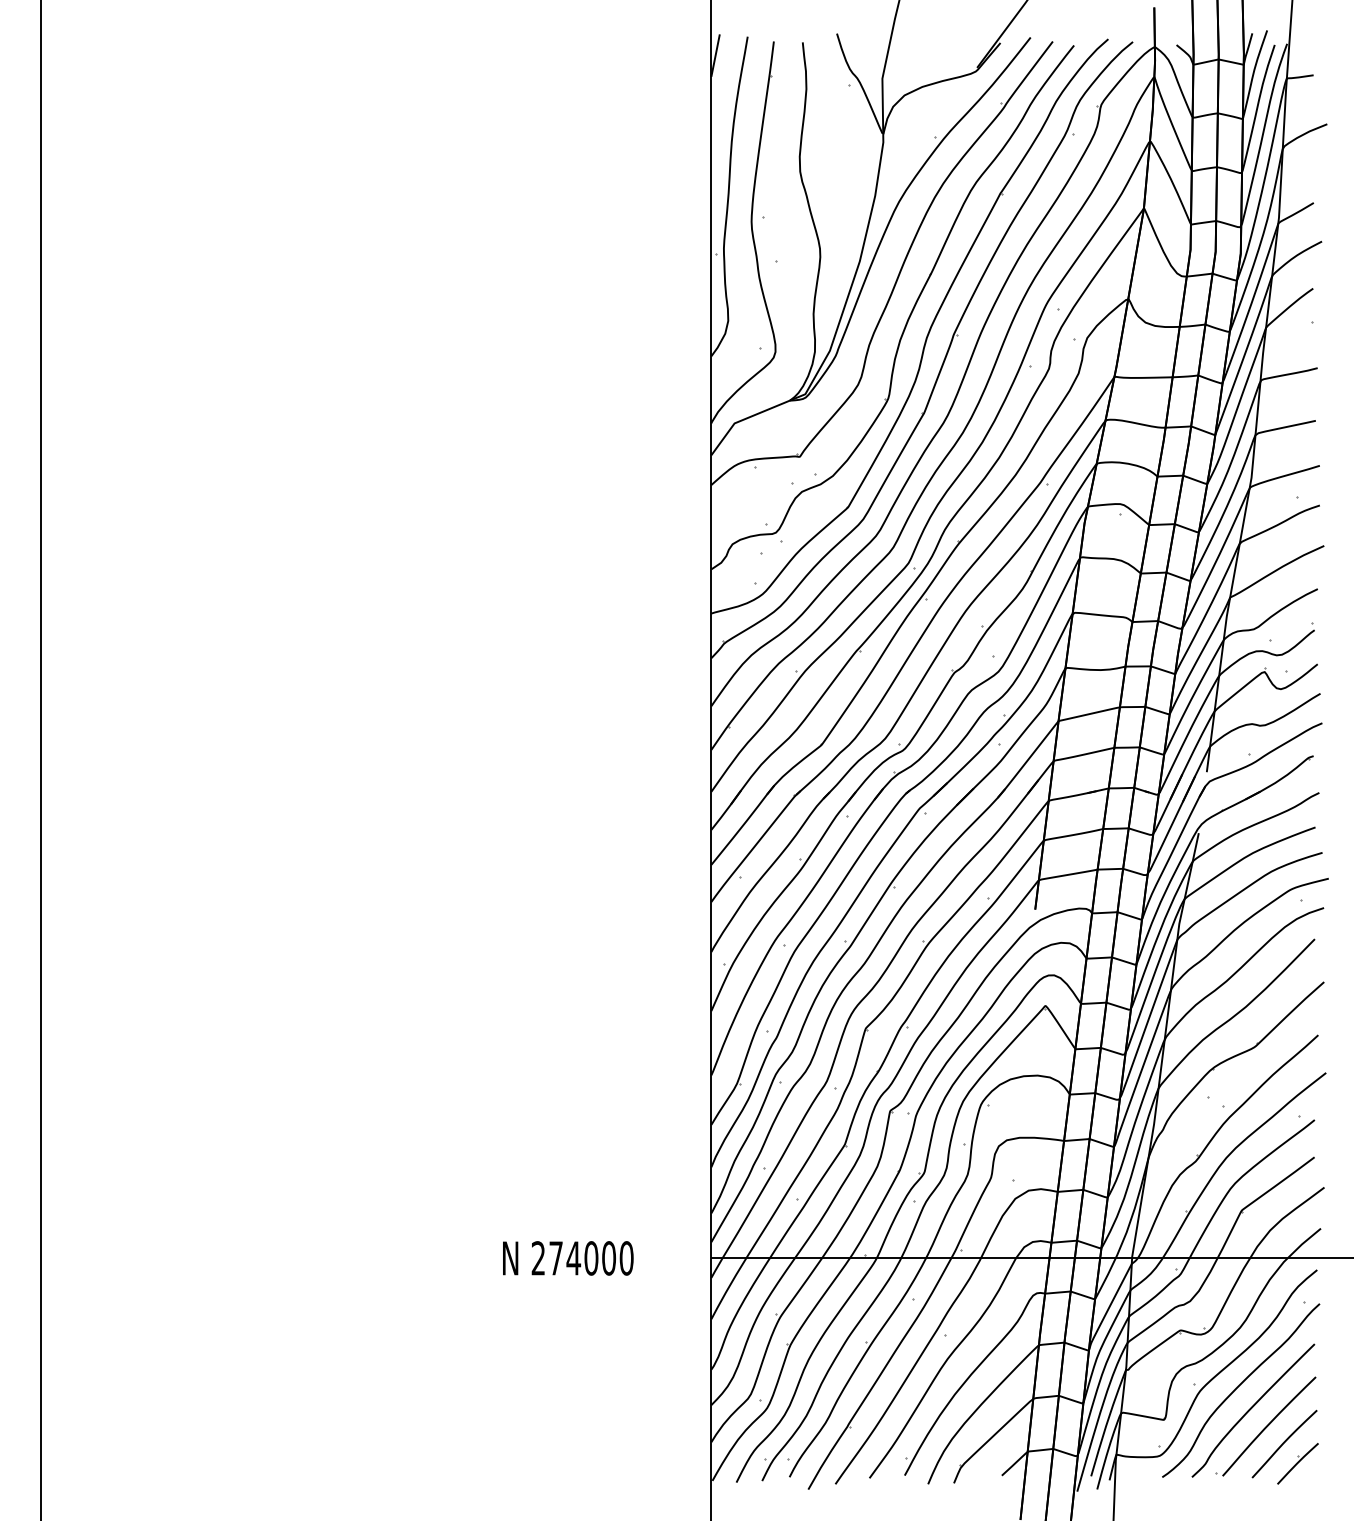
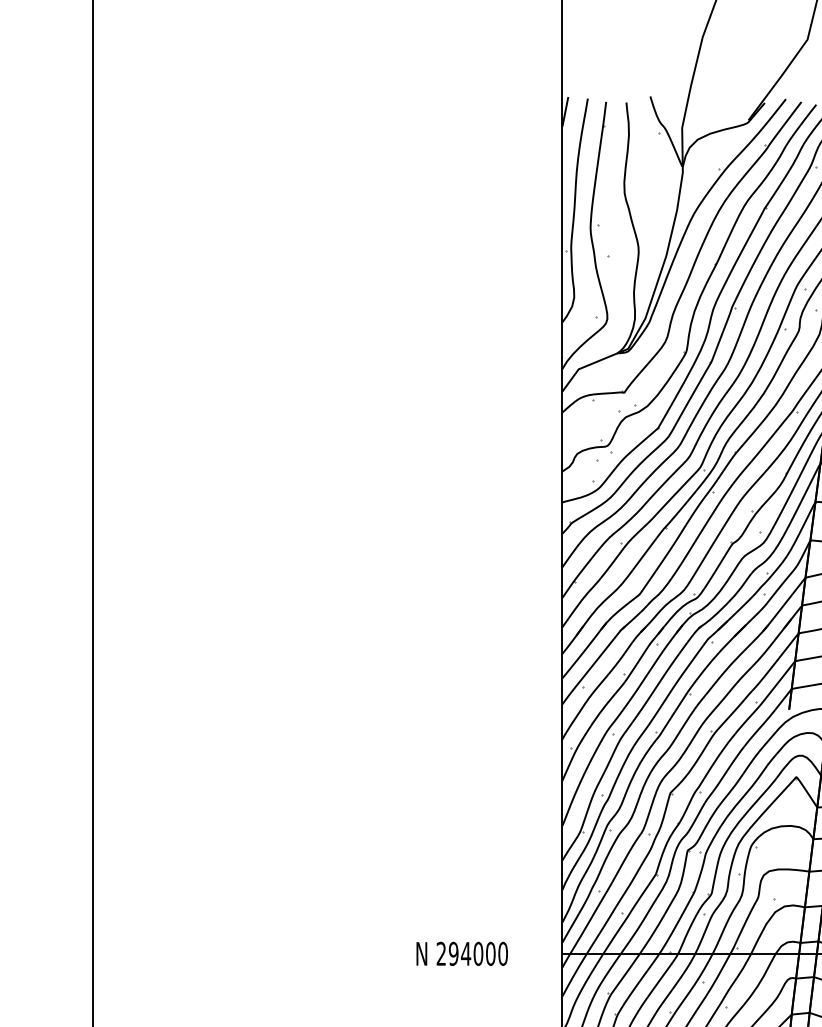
text: (555, 1258) -> (453, 953), 274000 -> 294000

